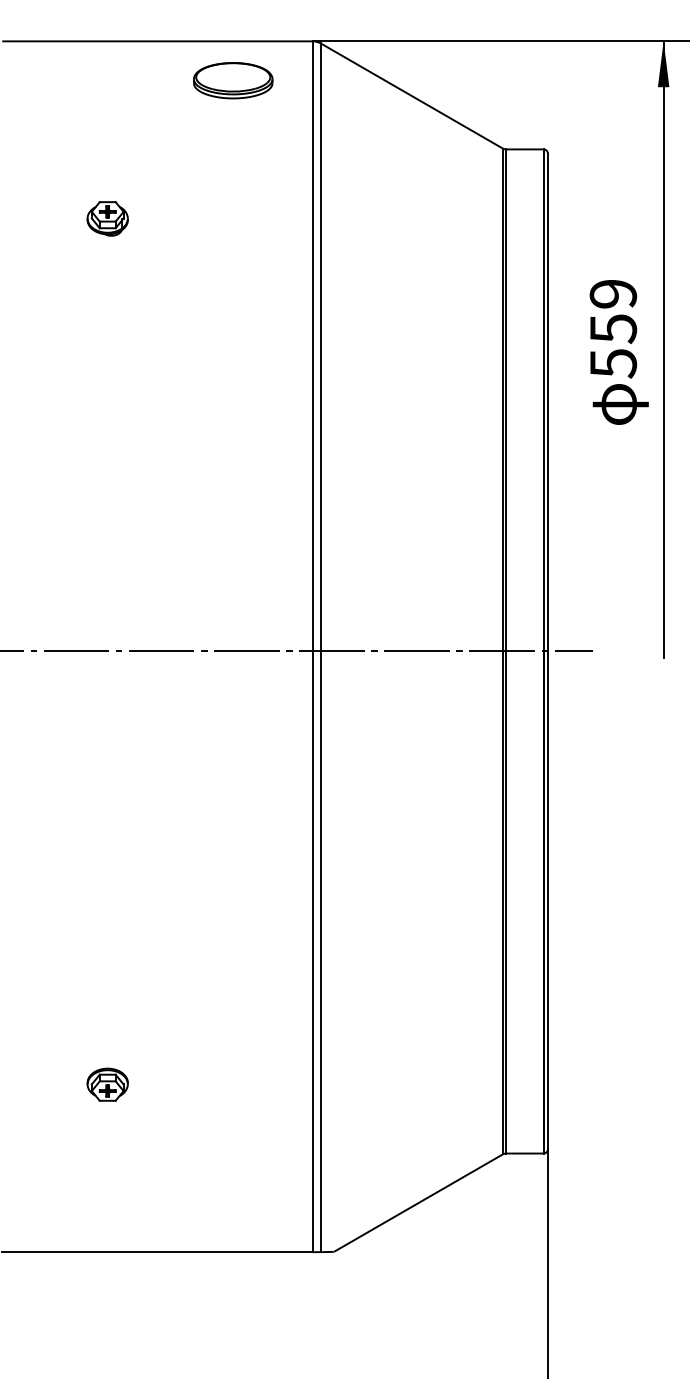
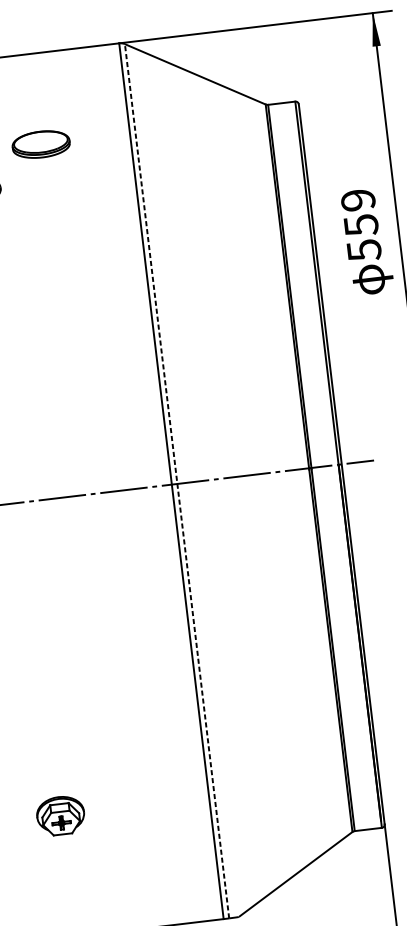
part: (233, 80) -> (41, 144), moved
line: (320, 647) -> (176, 481), solid -> dashed
part: (107, 1084) -> (60, 815), size x1.6

